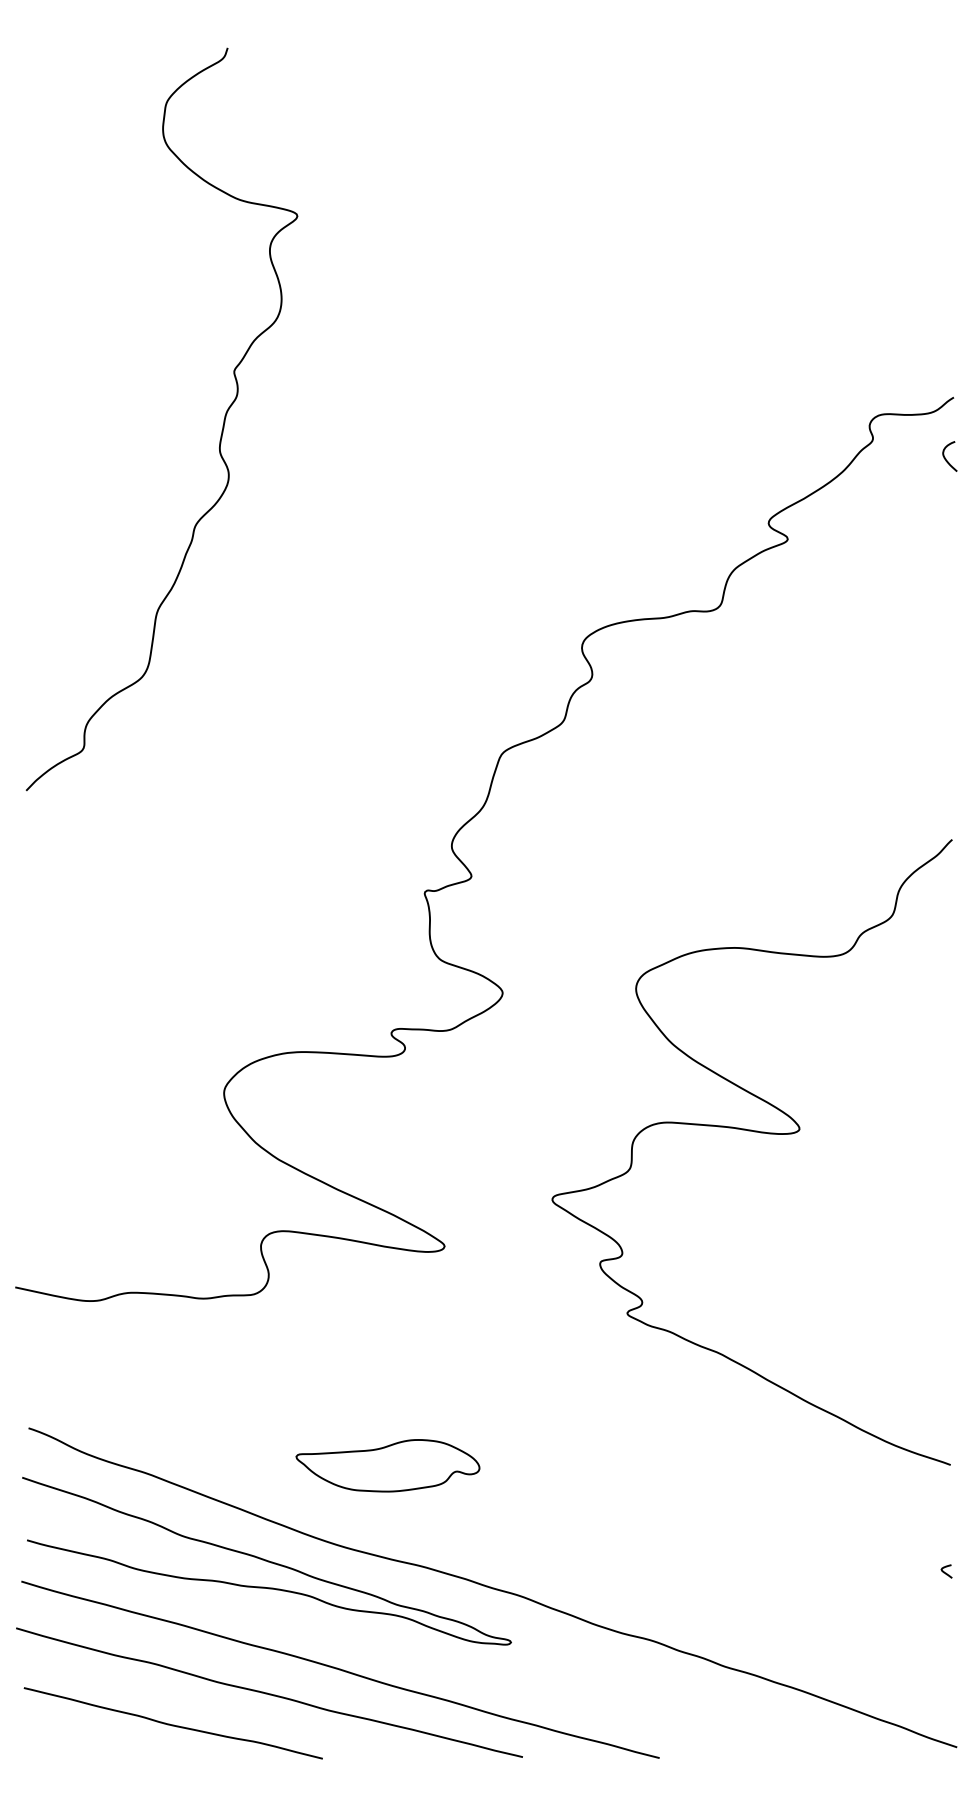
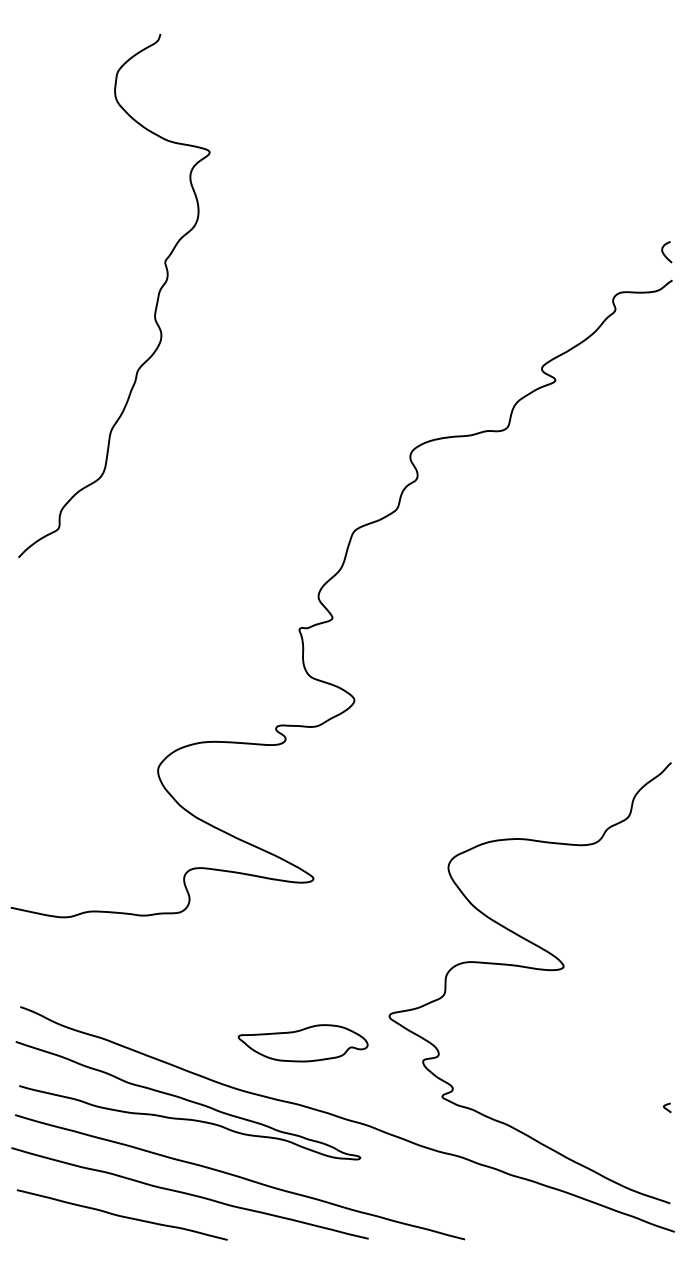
curve: (946, 458) -> (664, 253), moved
curve: (754, 1132) -> (531, 969), moved
part: (387, 1465) -> (302, 1043), moved

